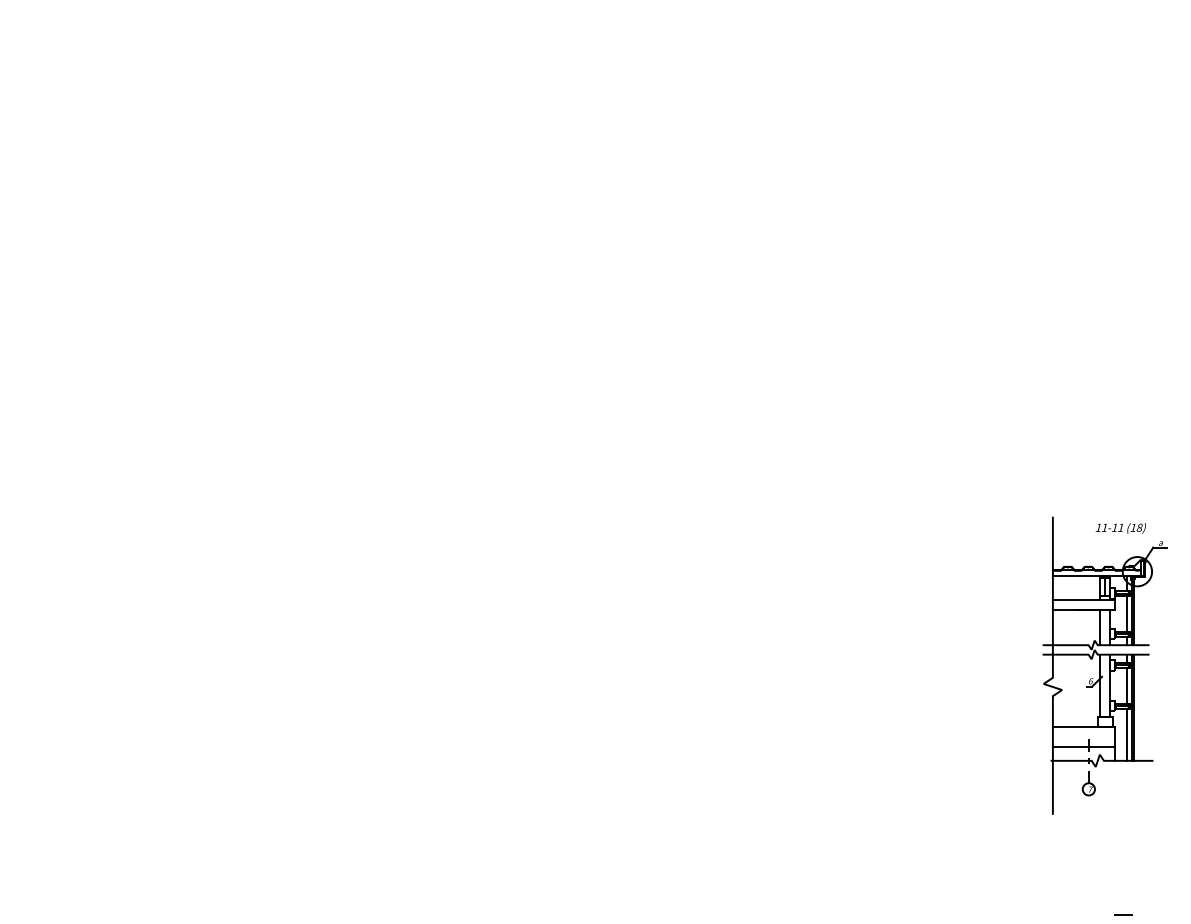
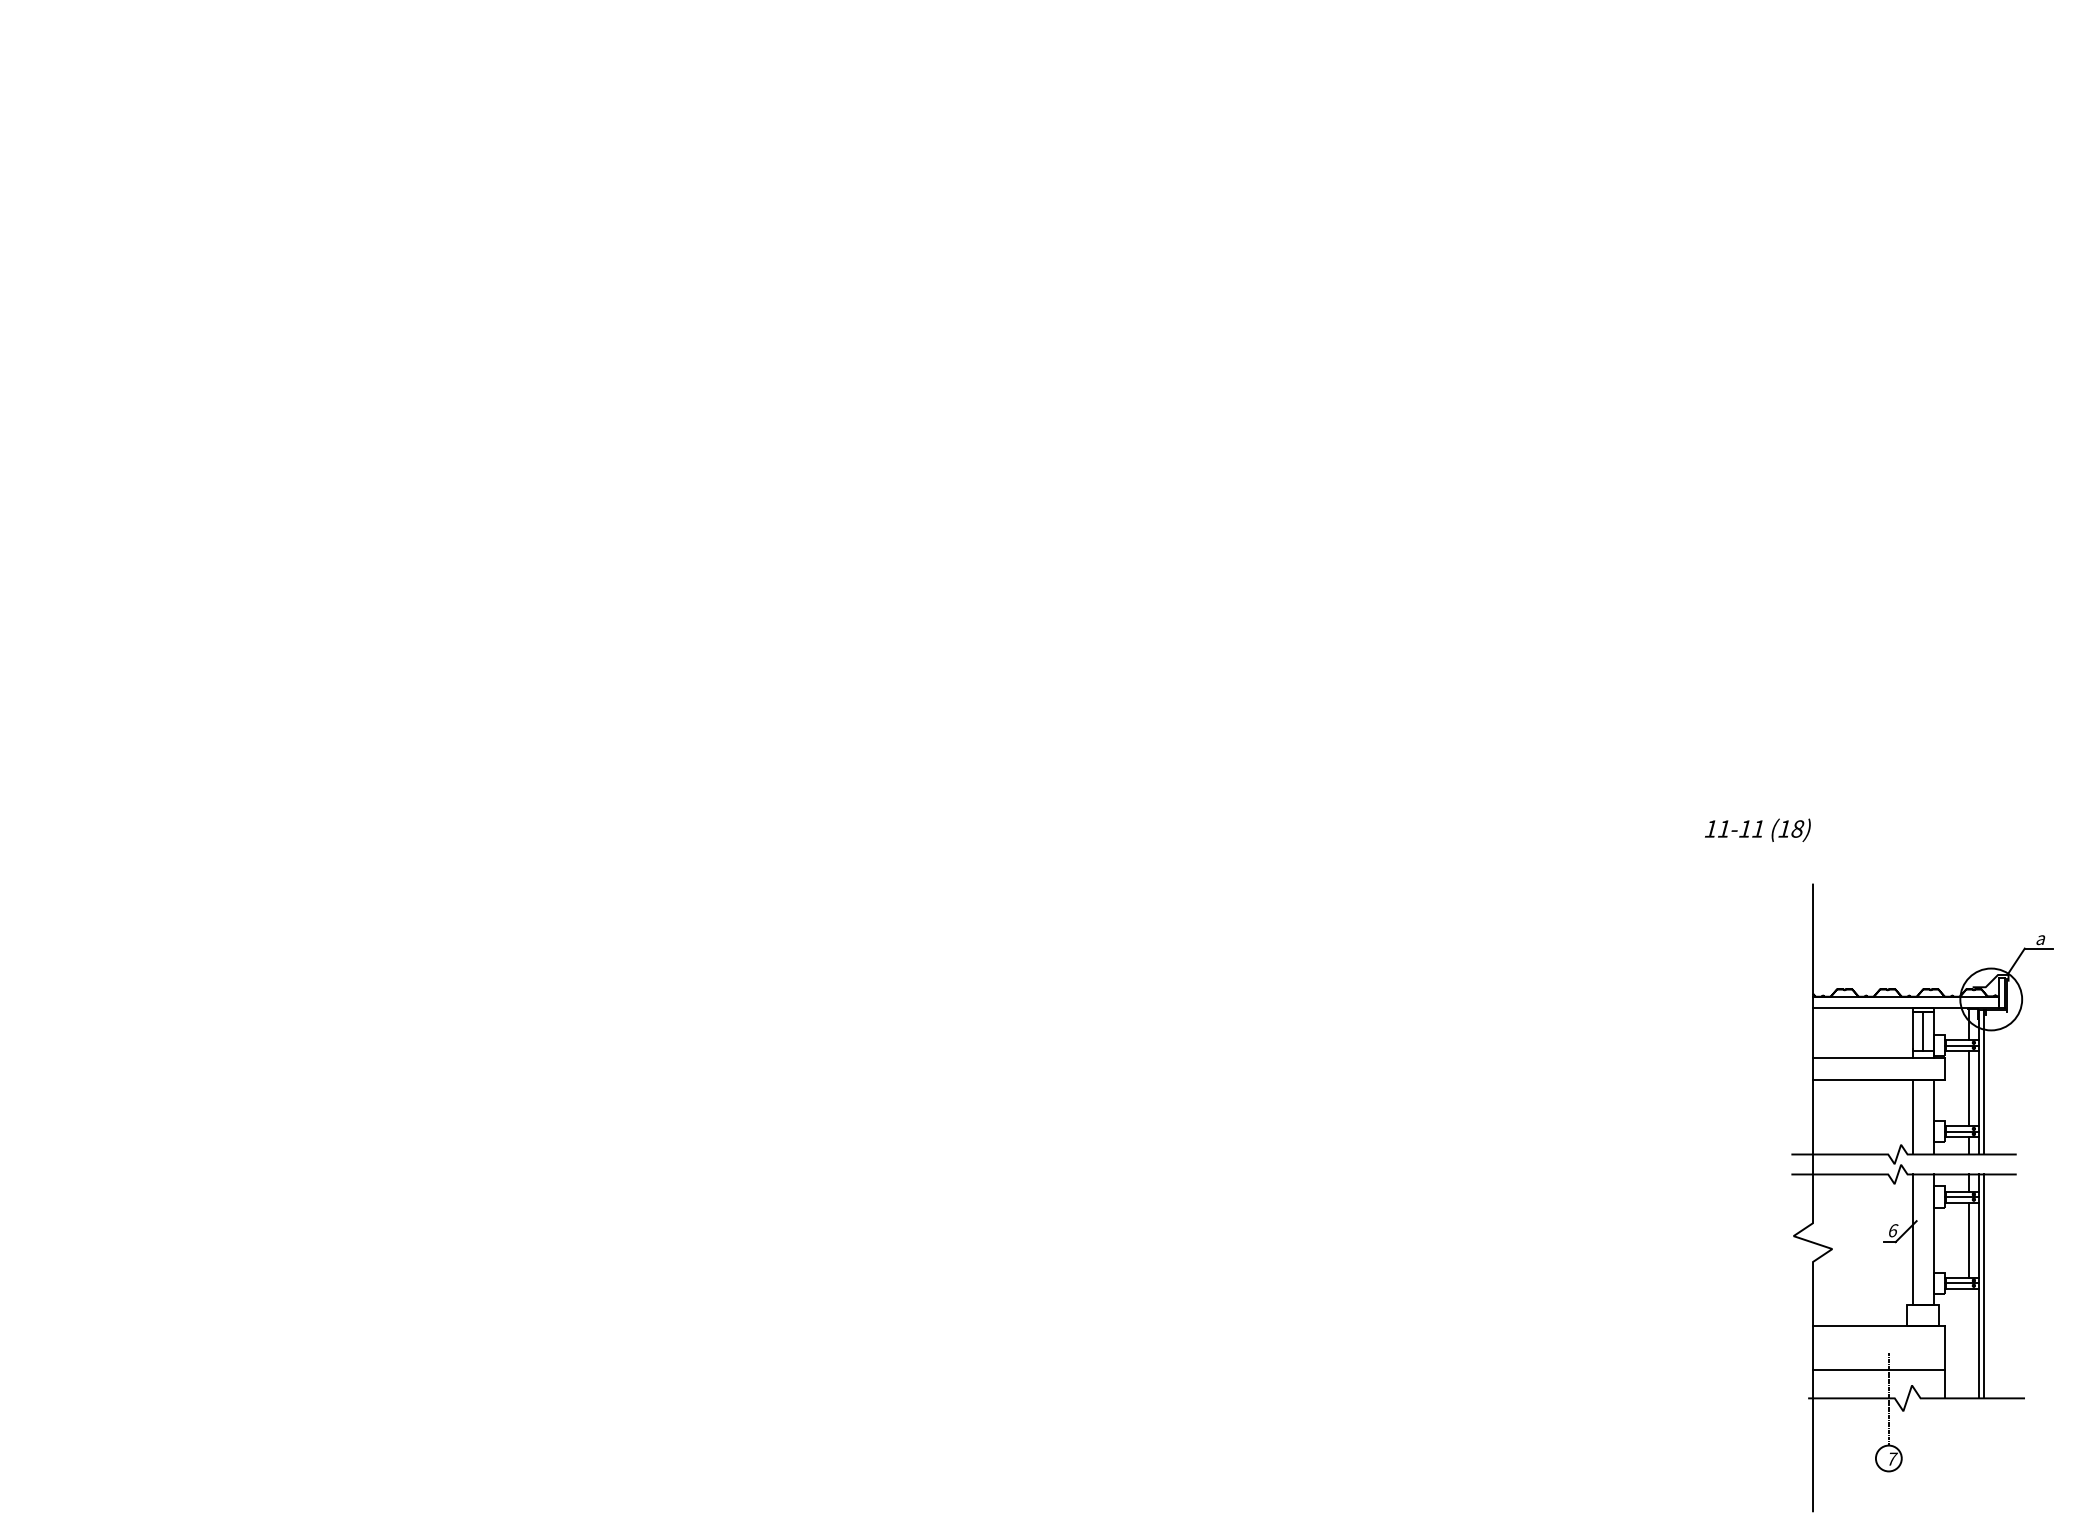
text: (1120, 528) -> (1757, 830), moved
line: (1126, 734) -> (1968, 1342), removed

